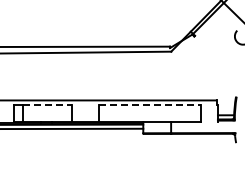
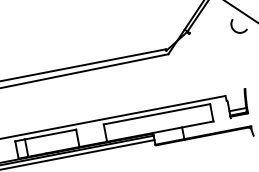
line: (47, 105) -> (50, 134), dashed -> solid
line: (150, 105) -> (157, 114), dashed -> solid

